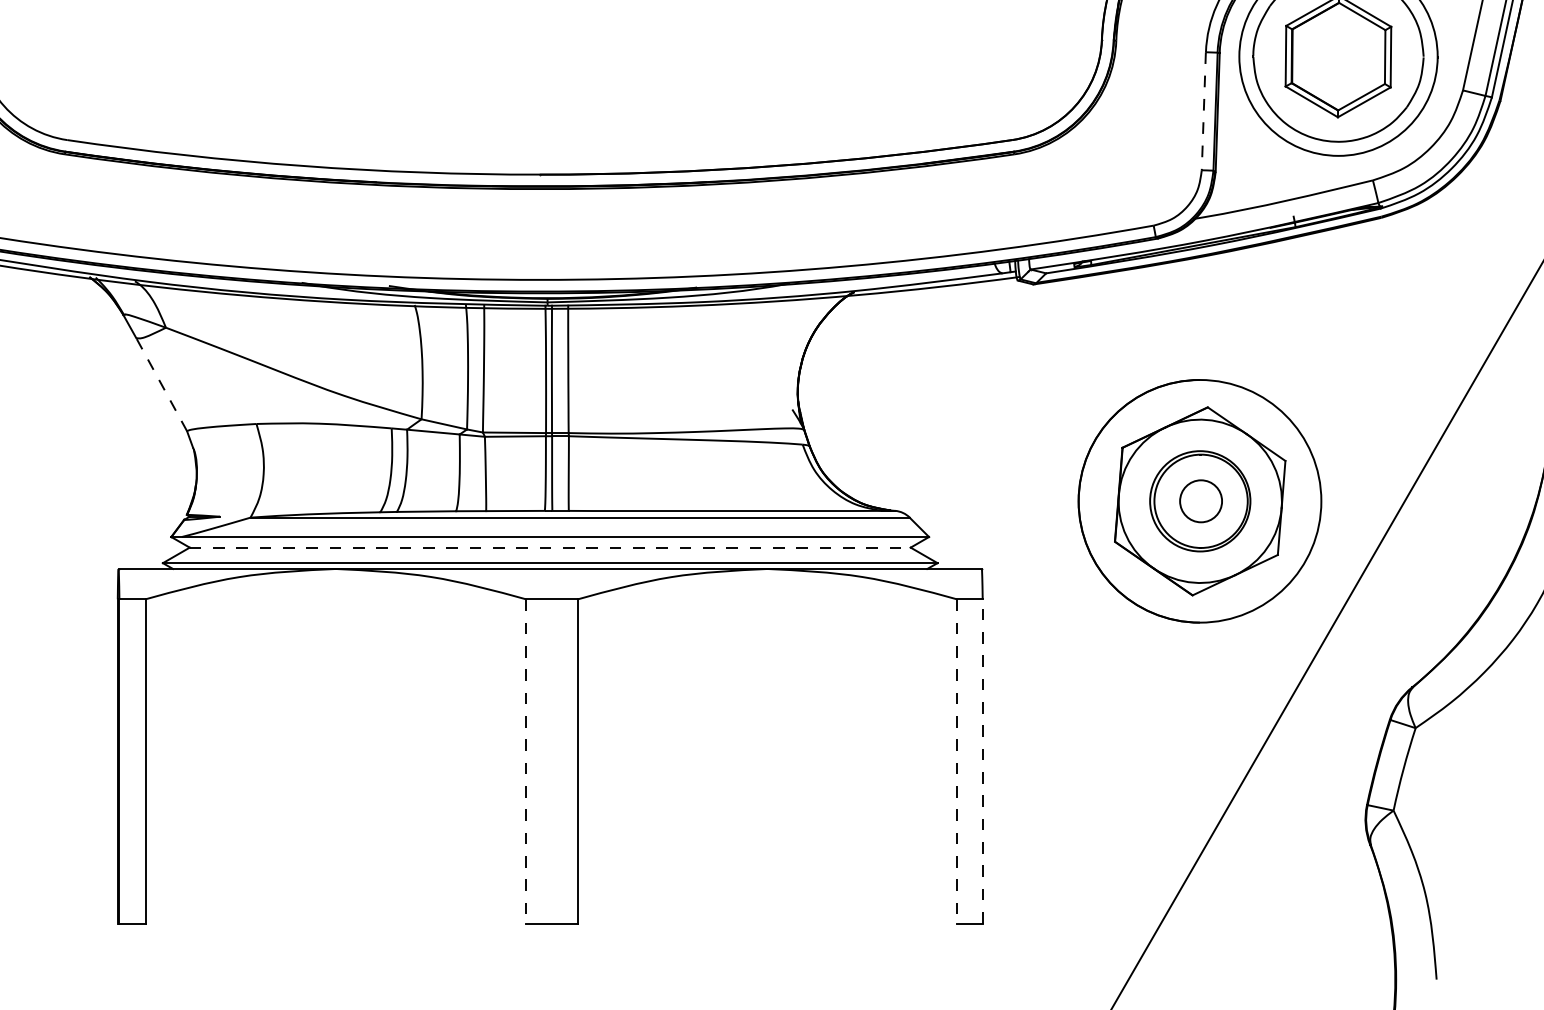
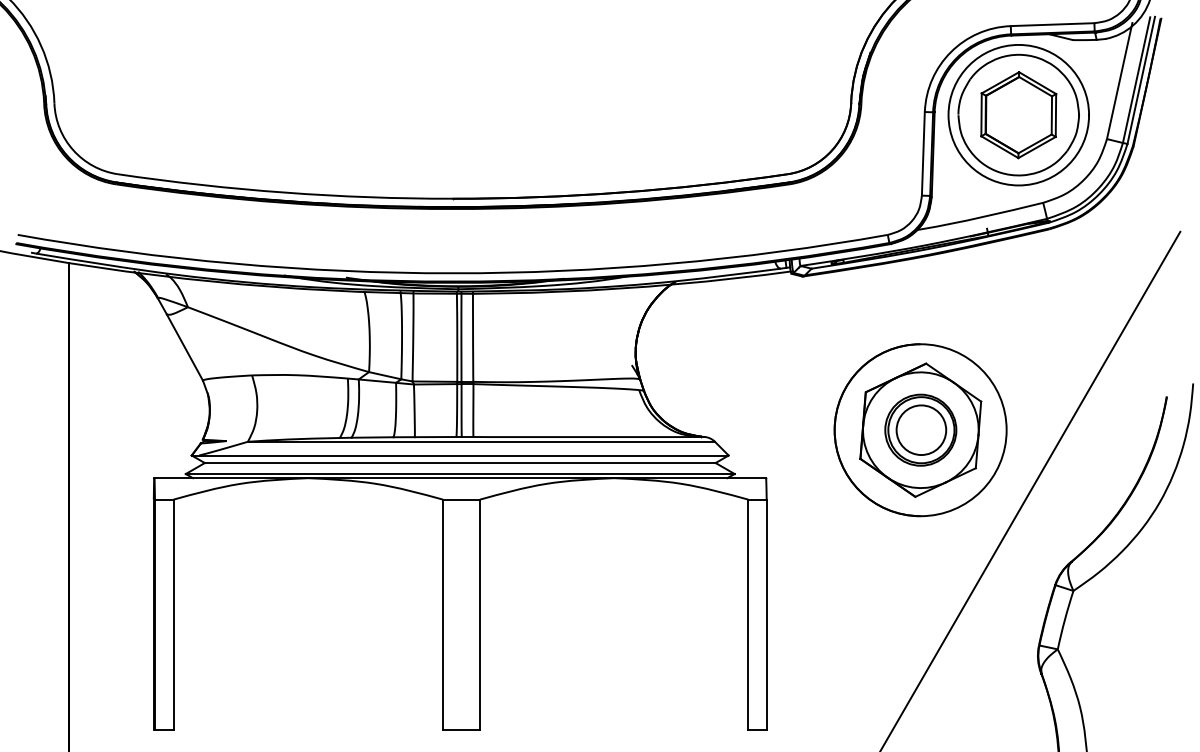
line: (1204, 110) -> (923, 153), dashed -> solid
line: (161, 384) -> (184, 347), dashed -> solid
circle: (1201, 501) -> (921, 430), size x1.67
line: (550, 548) -> (460, 463), dashed -> solid
line: (526, 761) -> (443, 614), dashed -> solid
line: (957, 761) -> (748, 614), dashed -> solid
line: (982, 761) -> (766, 614), dashed -> solid

